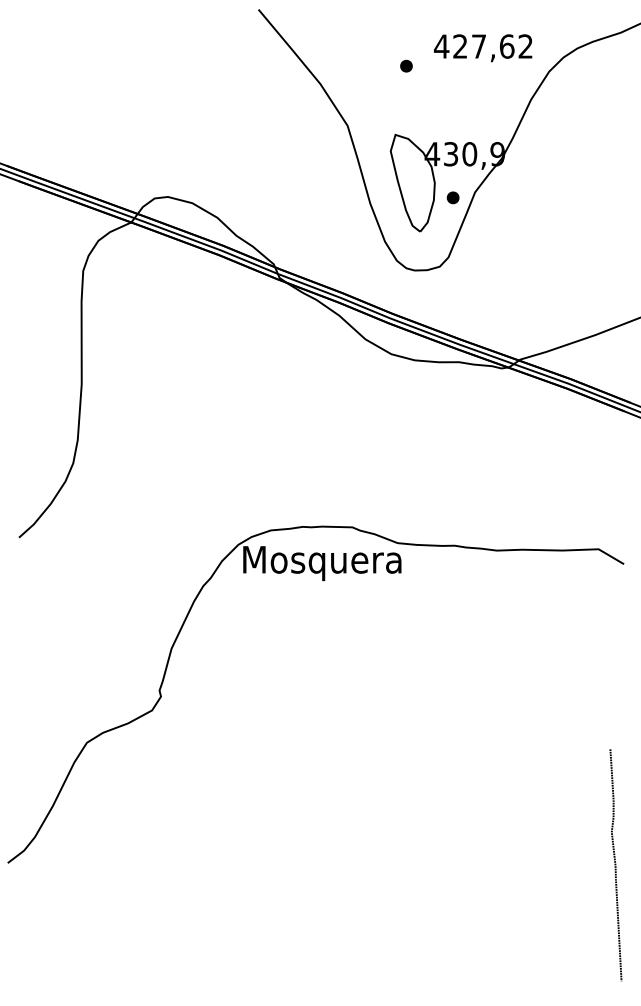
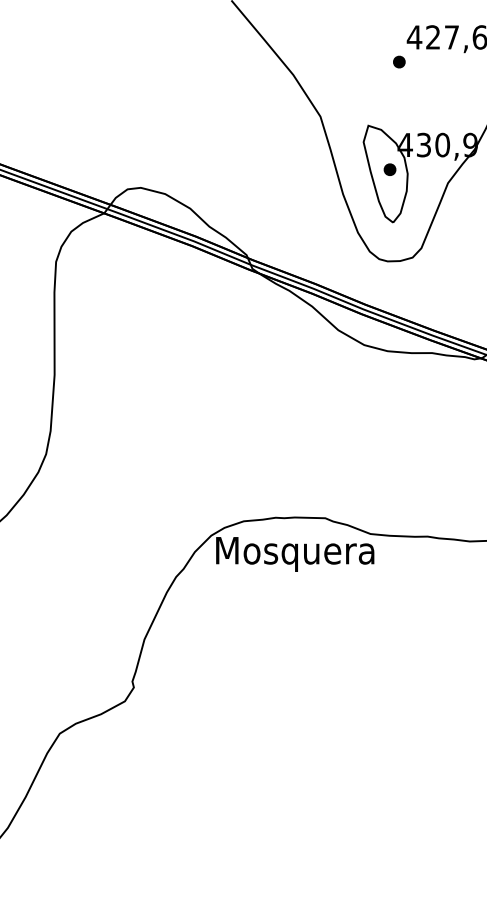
part: (406, 65) -> (399, 61), moved
part: (452, 197) -> (389, 169), moved

